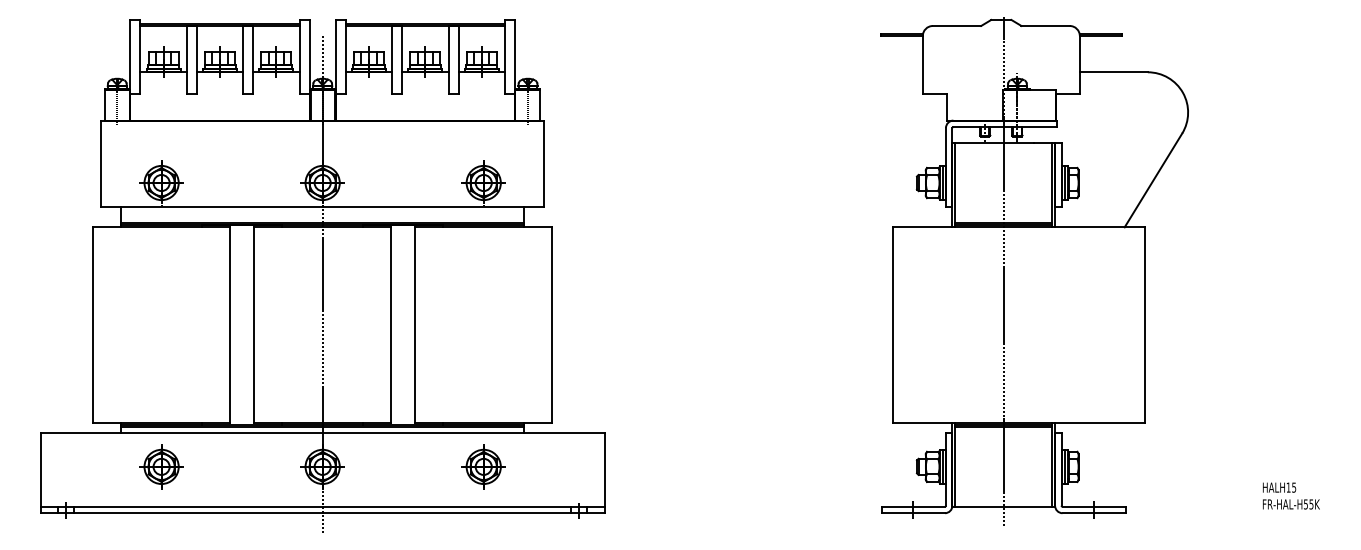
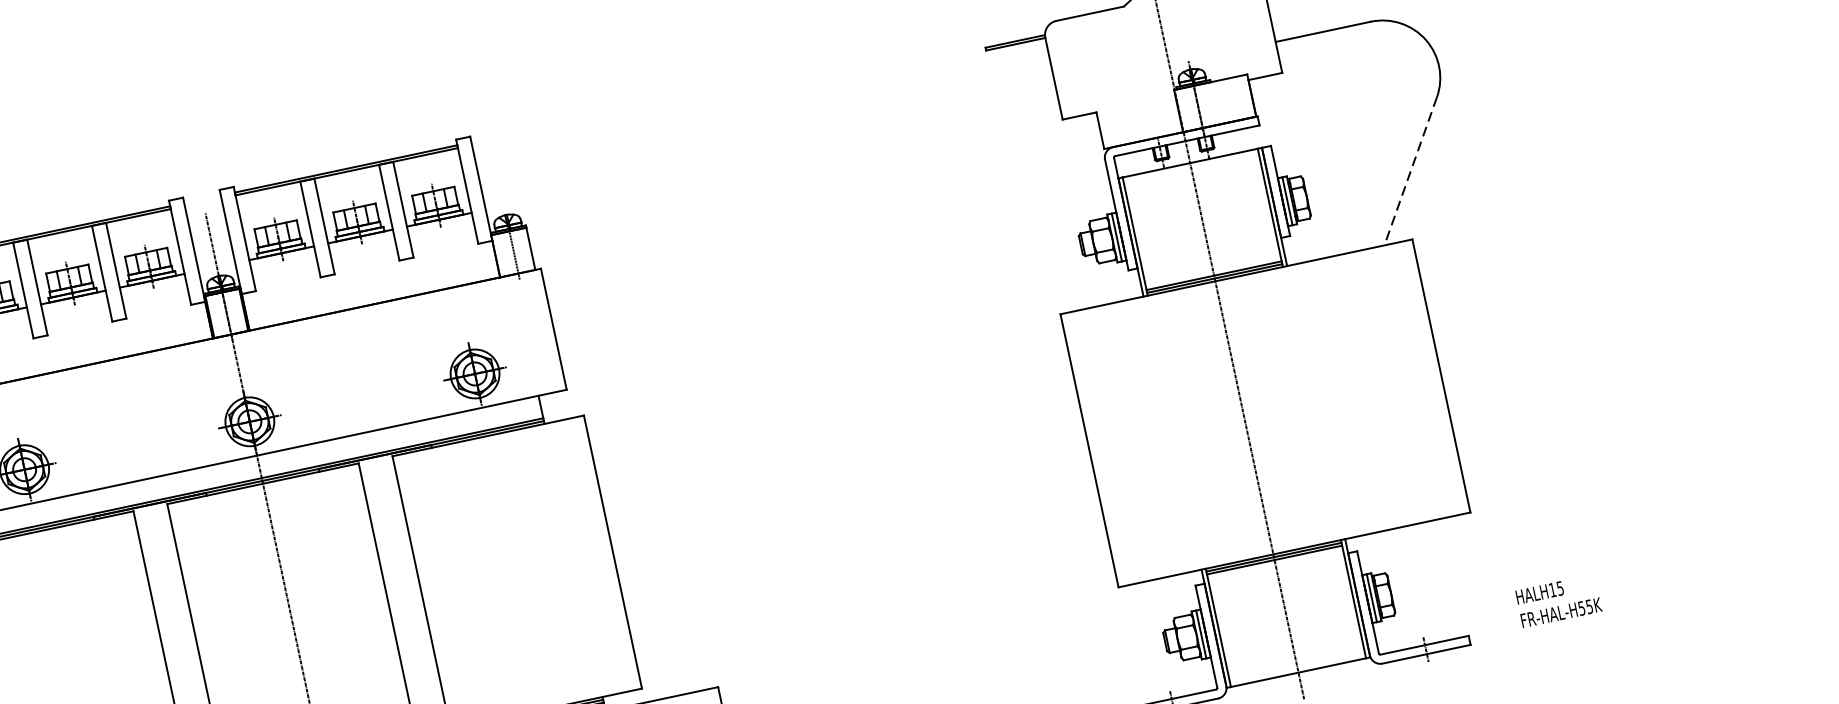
line: (1153, 180) -> (1410, 171), solid -> dashed
text: (1291, 495) -> (1558, 600), moved

